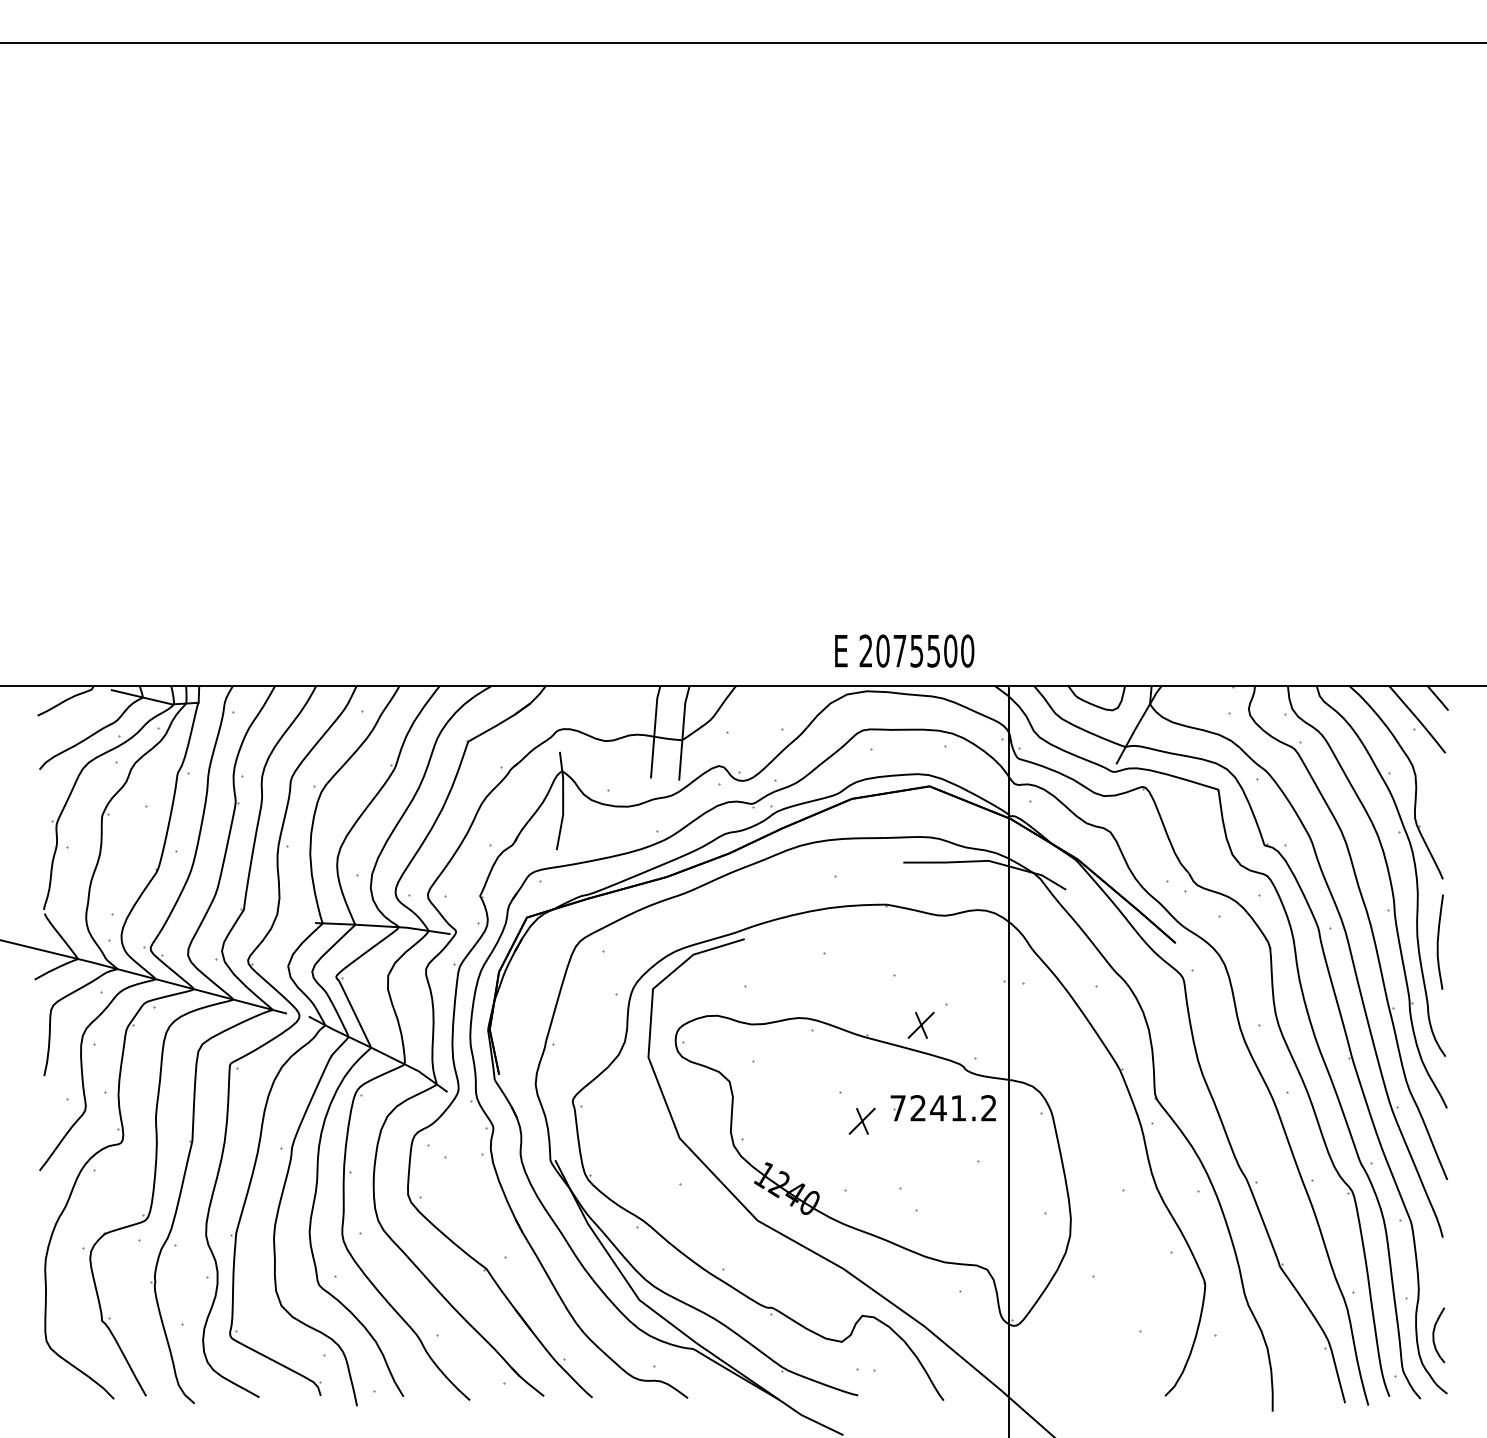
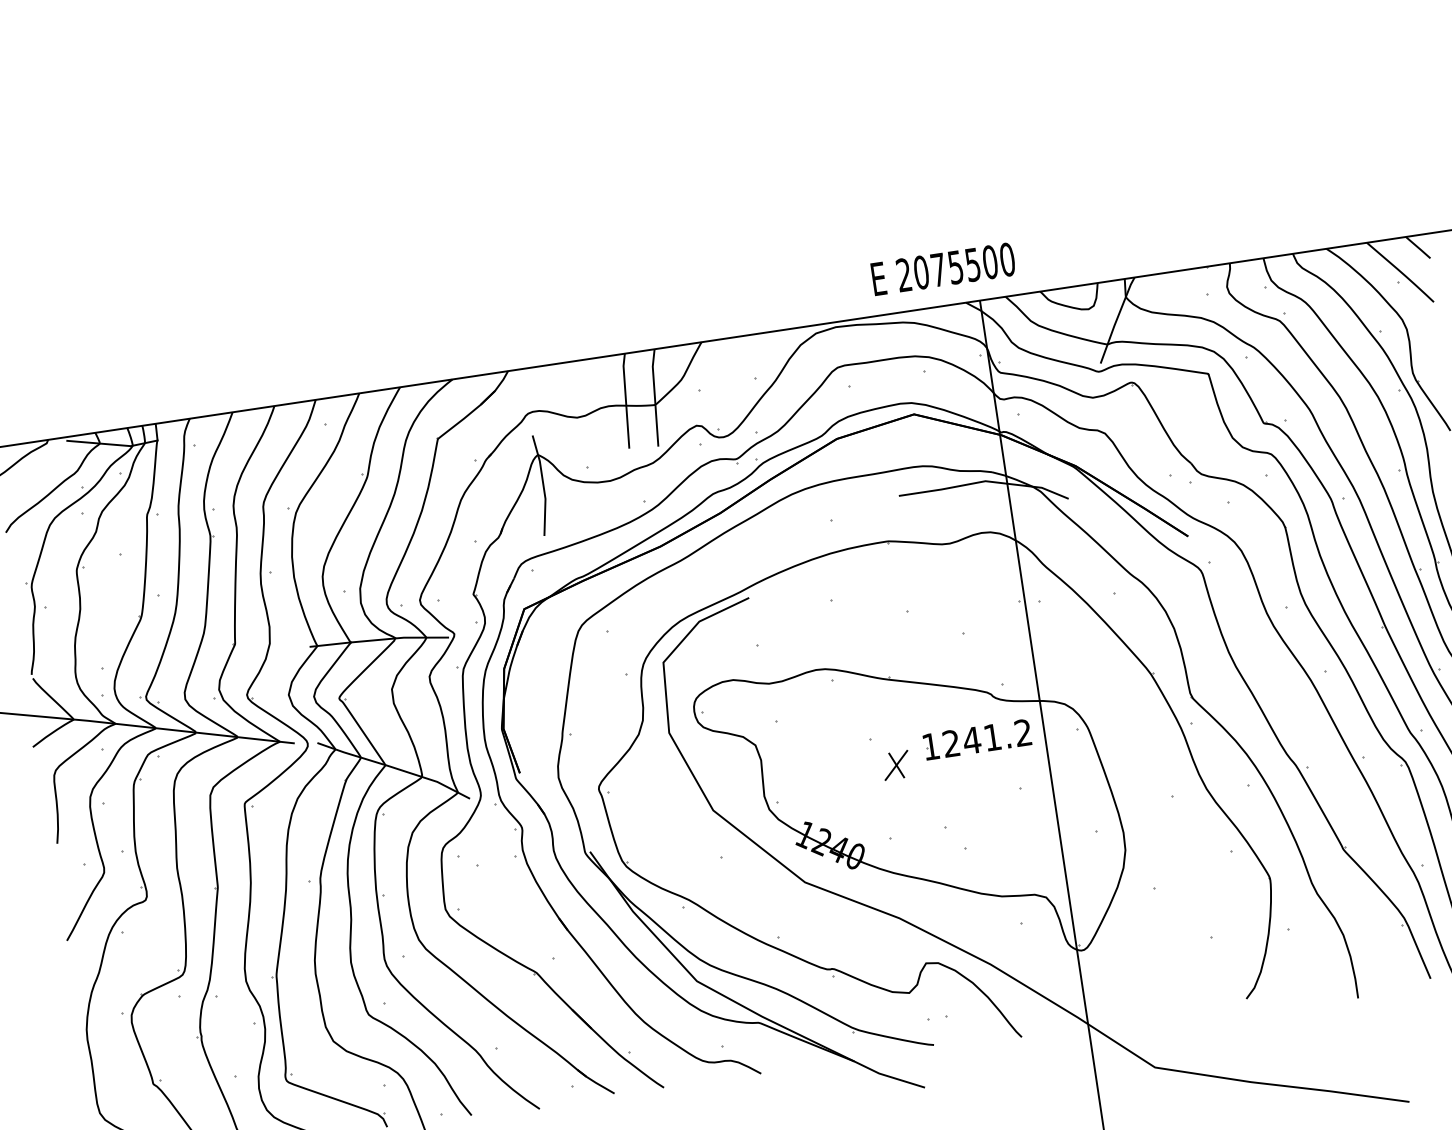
text: (904, 650) -> (943, 268), moved
part: (920, 1024) -> (940, 658), removed
text: (897, 1108) -> (930, 747), 7241.2 -> 1241.2

